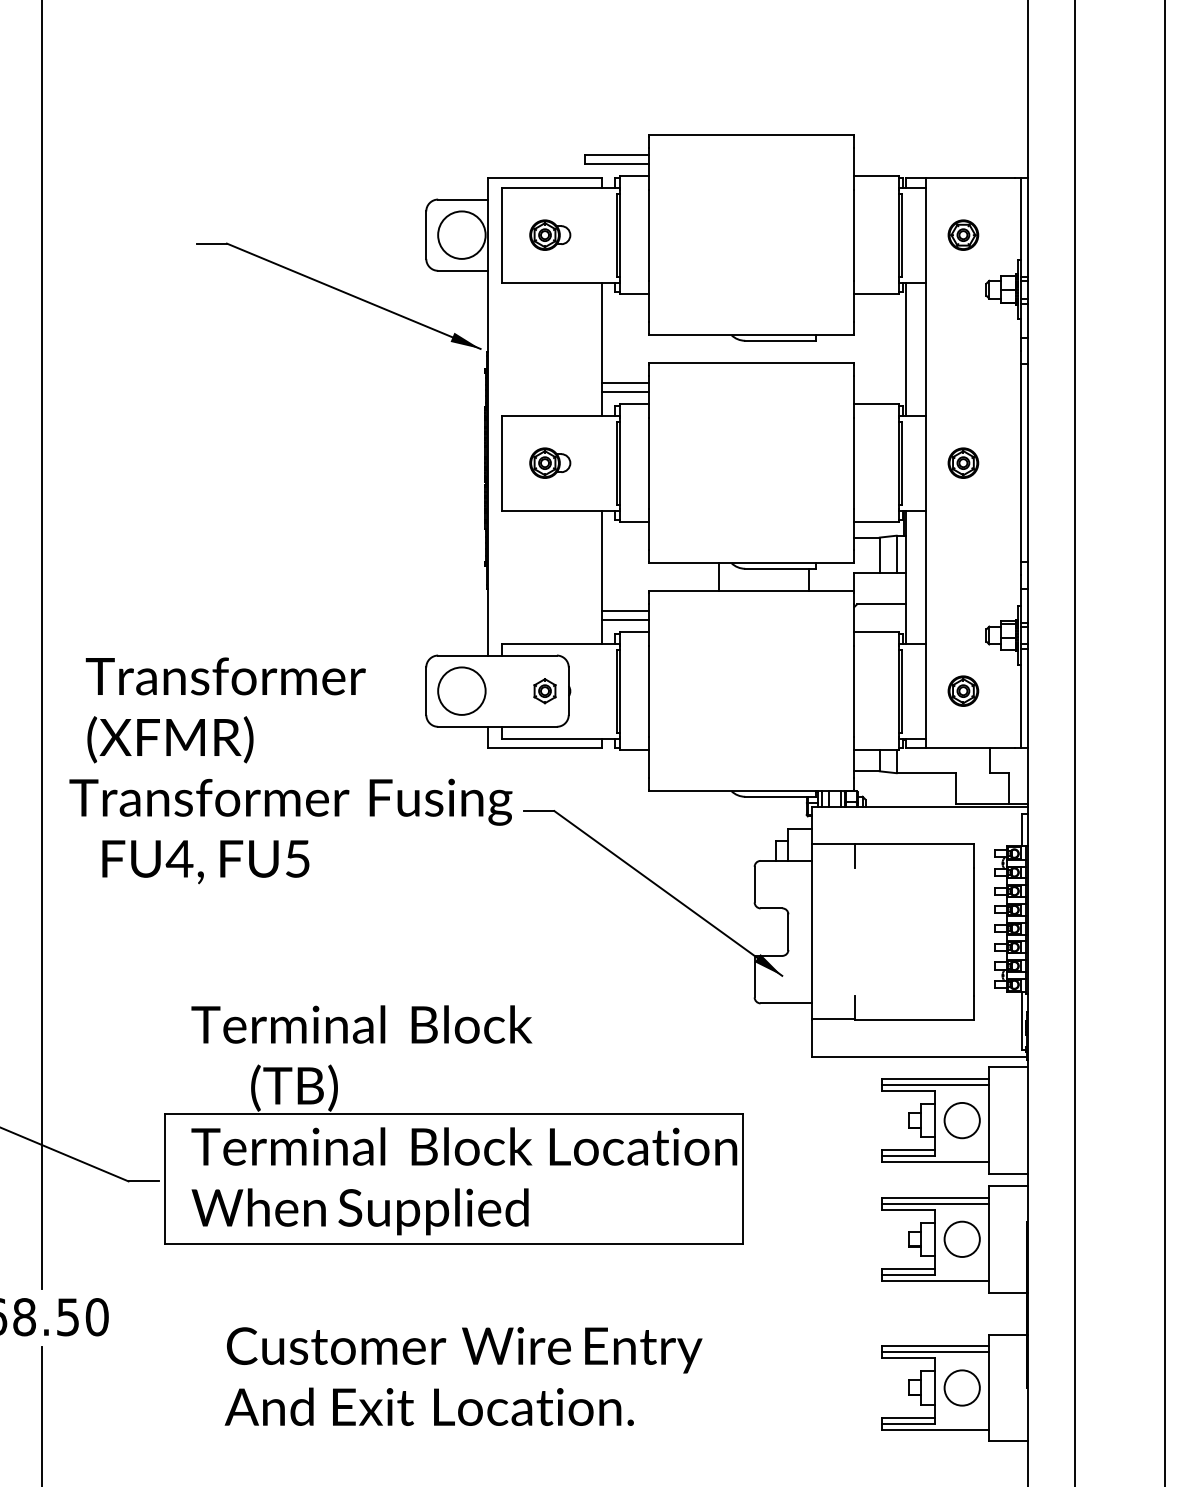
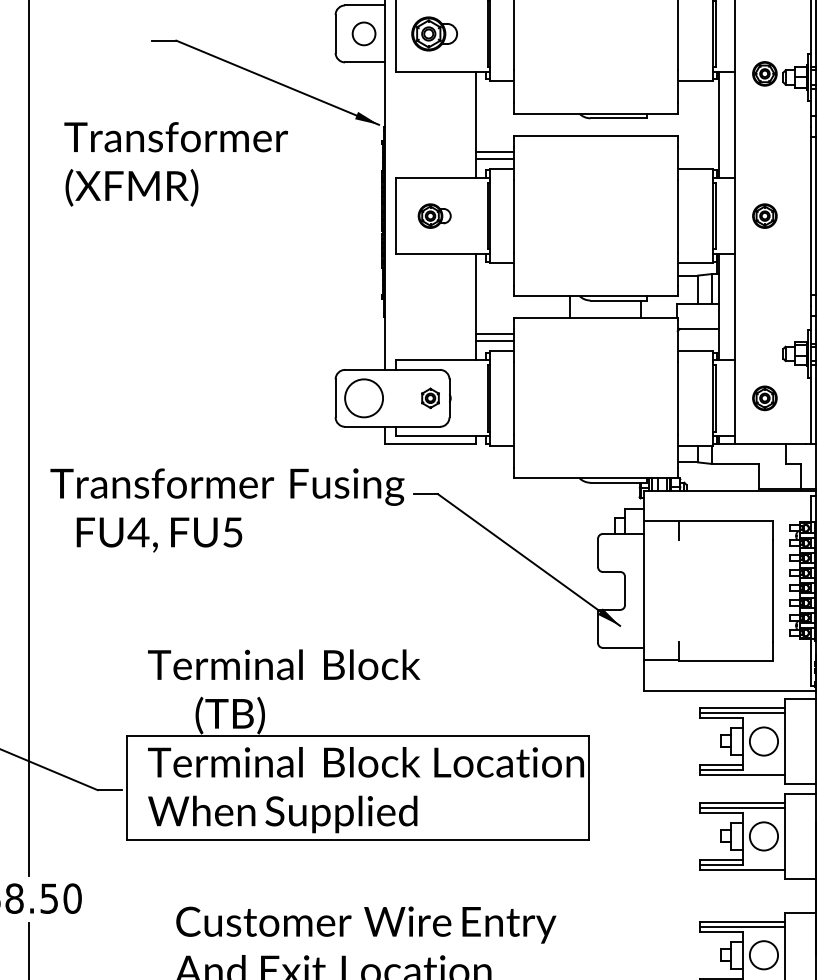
circle: (461, 234) -> (363, 33), size x0.6
part: (550, 234) -> (434, 33), size x1.4
part: (963, 234) -> (764, 73), moved
text: (225, 710) -> (175, 164), moved

